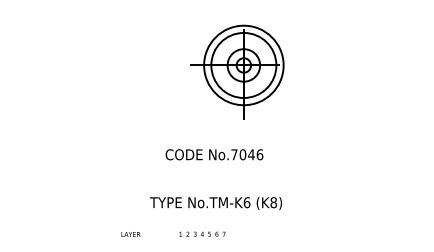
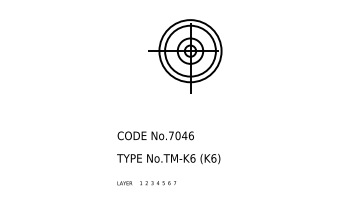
text: (214, 154) -> (155, 135), moved
text: (273, 202) -> (213, 158), (K8) -> (K6)
text: (130, 234) -> (124, 183), moved

